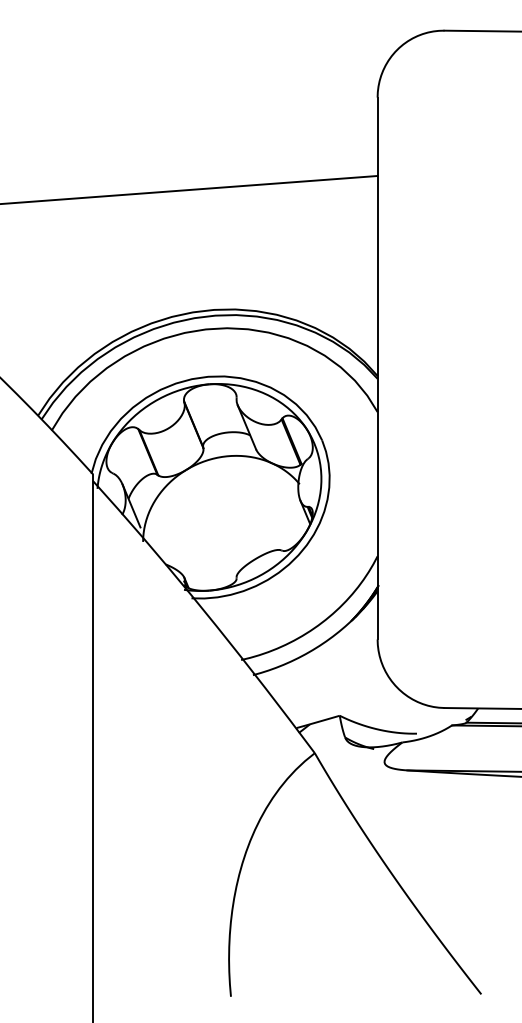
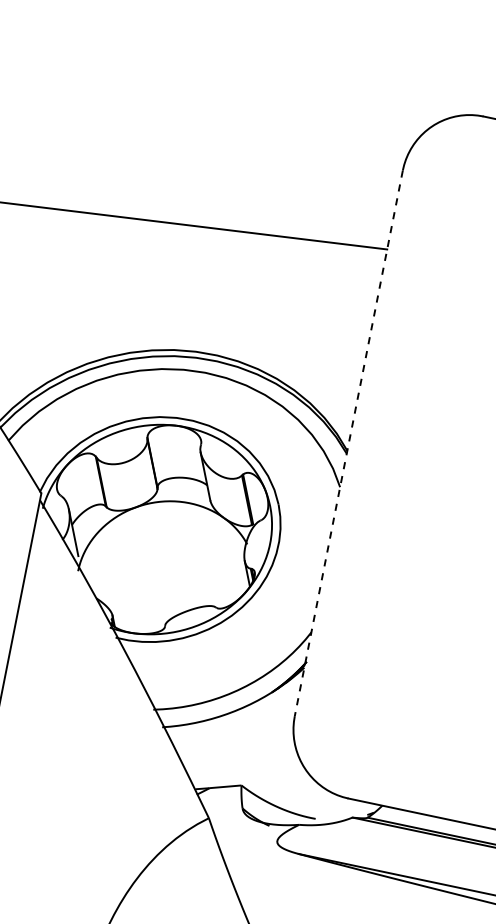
line: (377, 368) -> (348, 443), solid -> dashed

